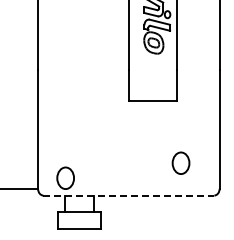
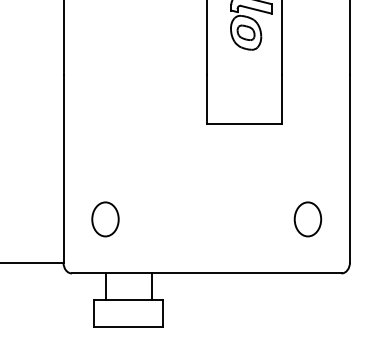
part: (180, 162) -> (307, 218), moved
part: (65, 177) -> (105, 218), moved
line: (129, 195) -> (207, 273), dashed -> solid

